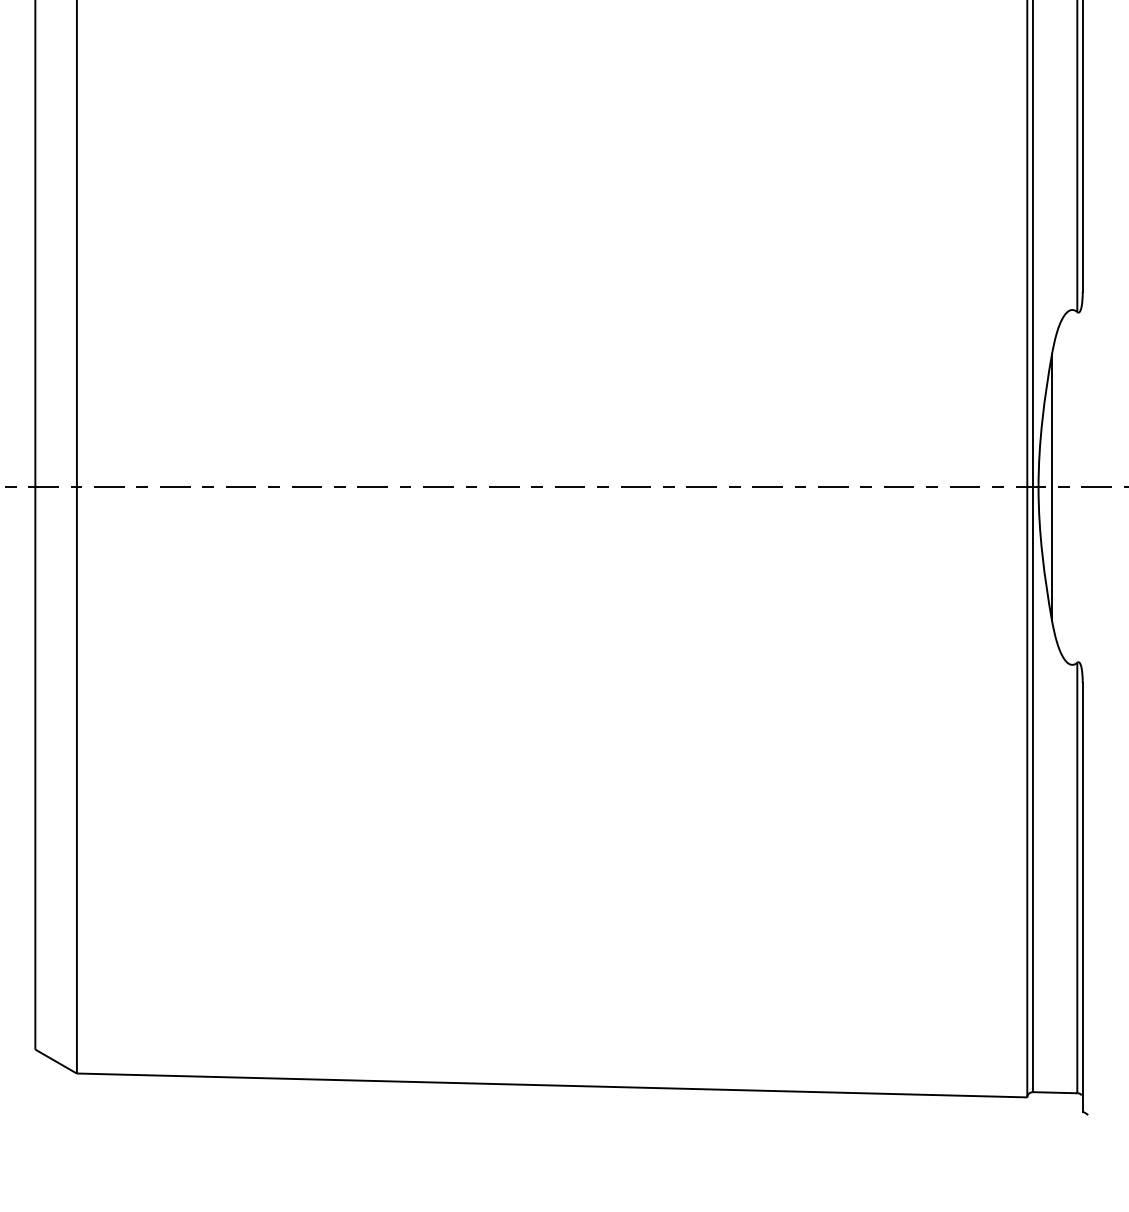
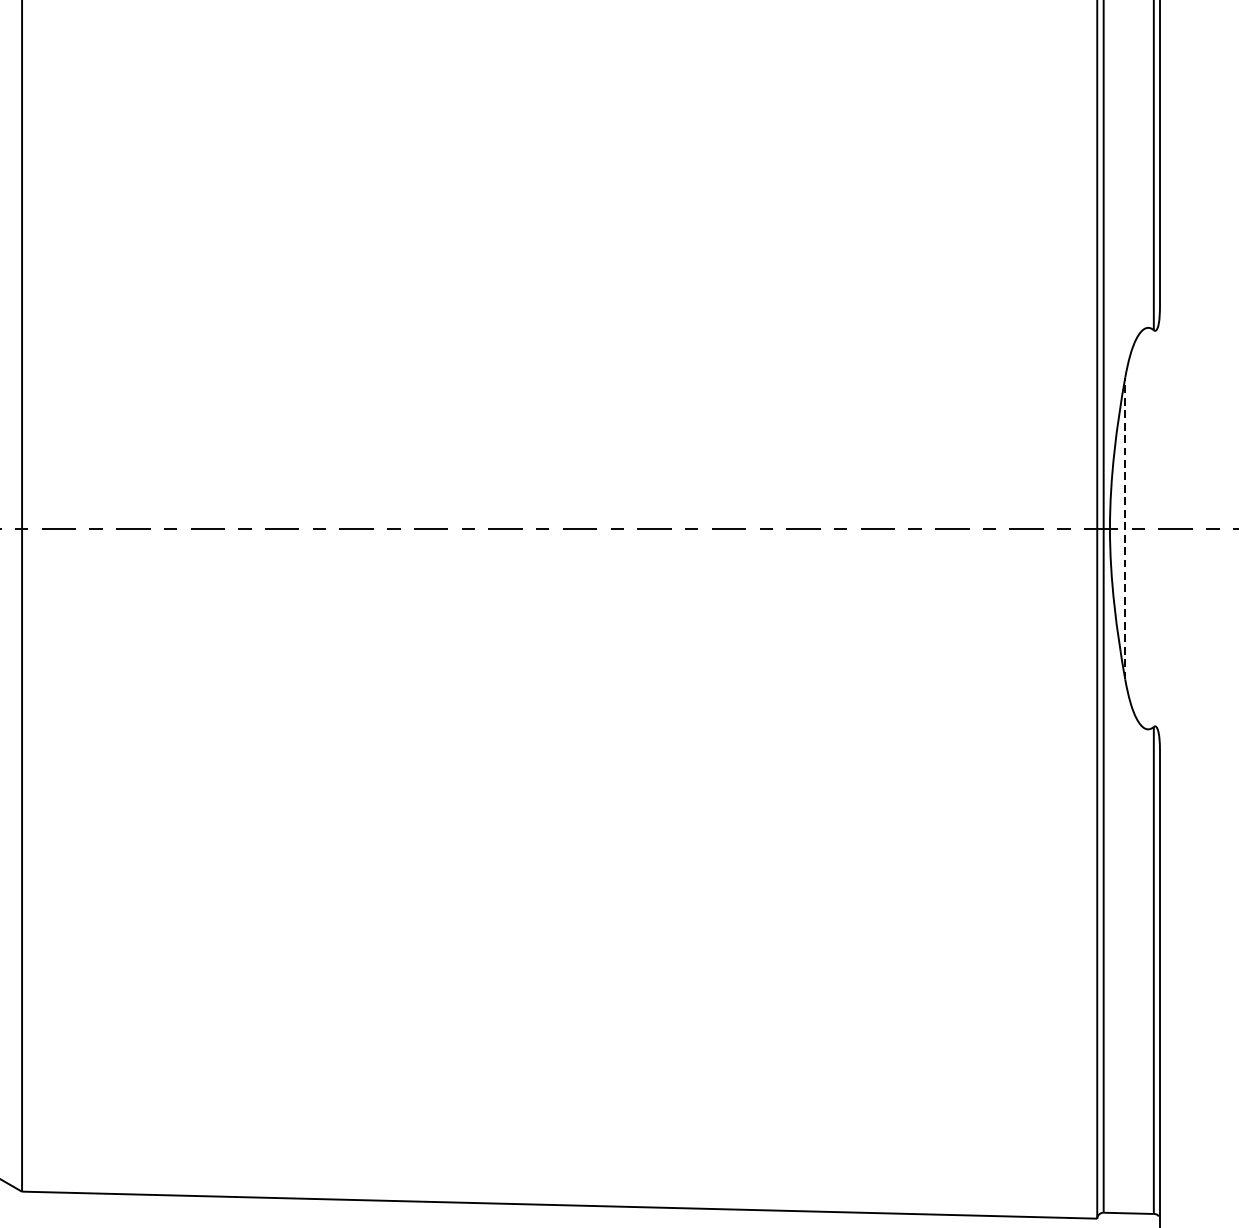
line: (1052, 486) -> (1125, 527), solid -> dashed

